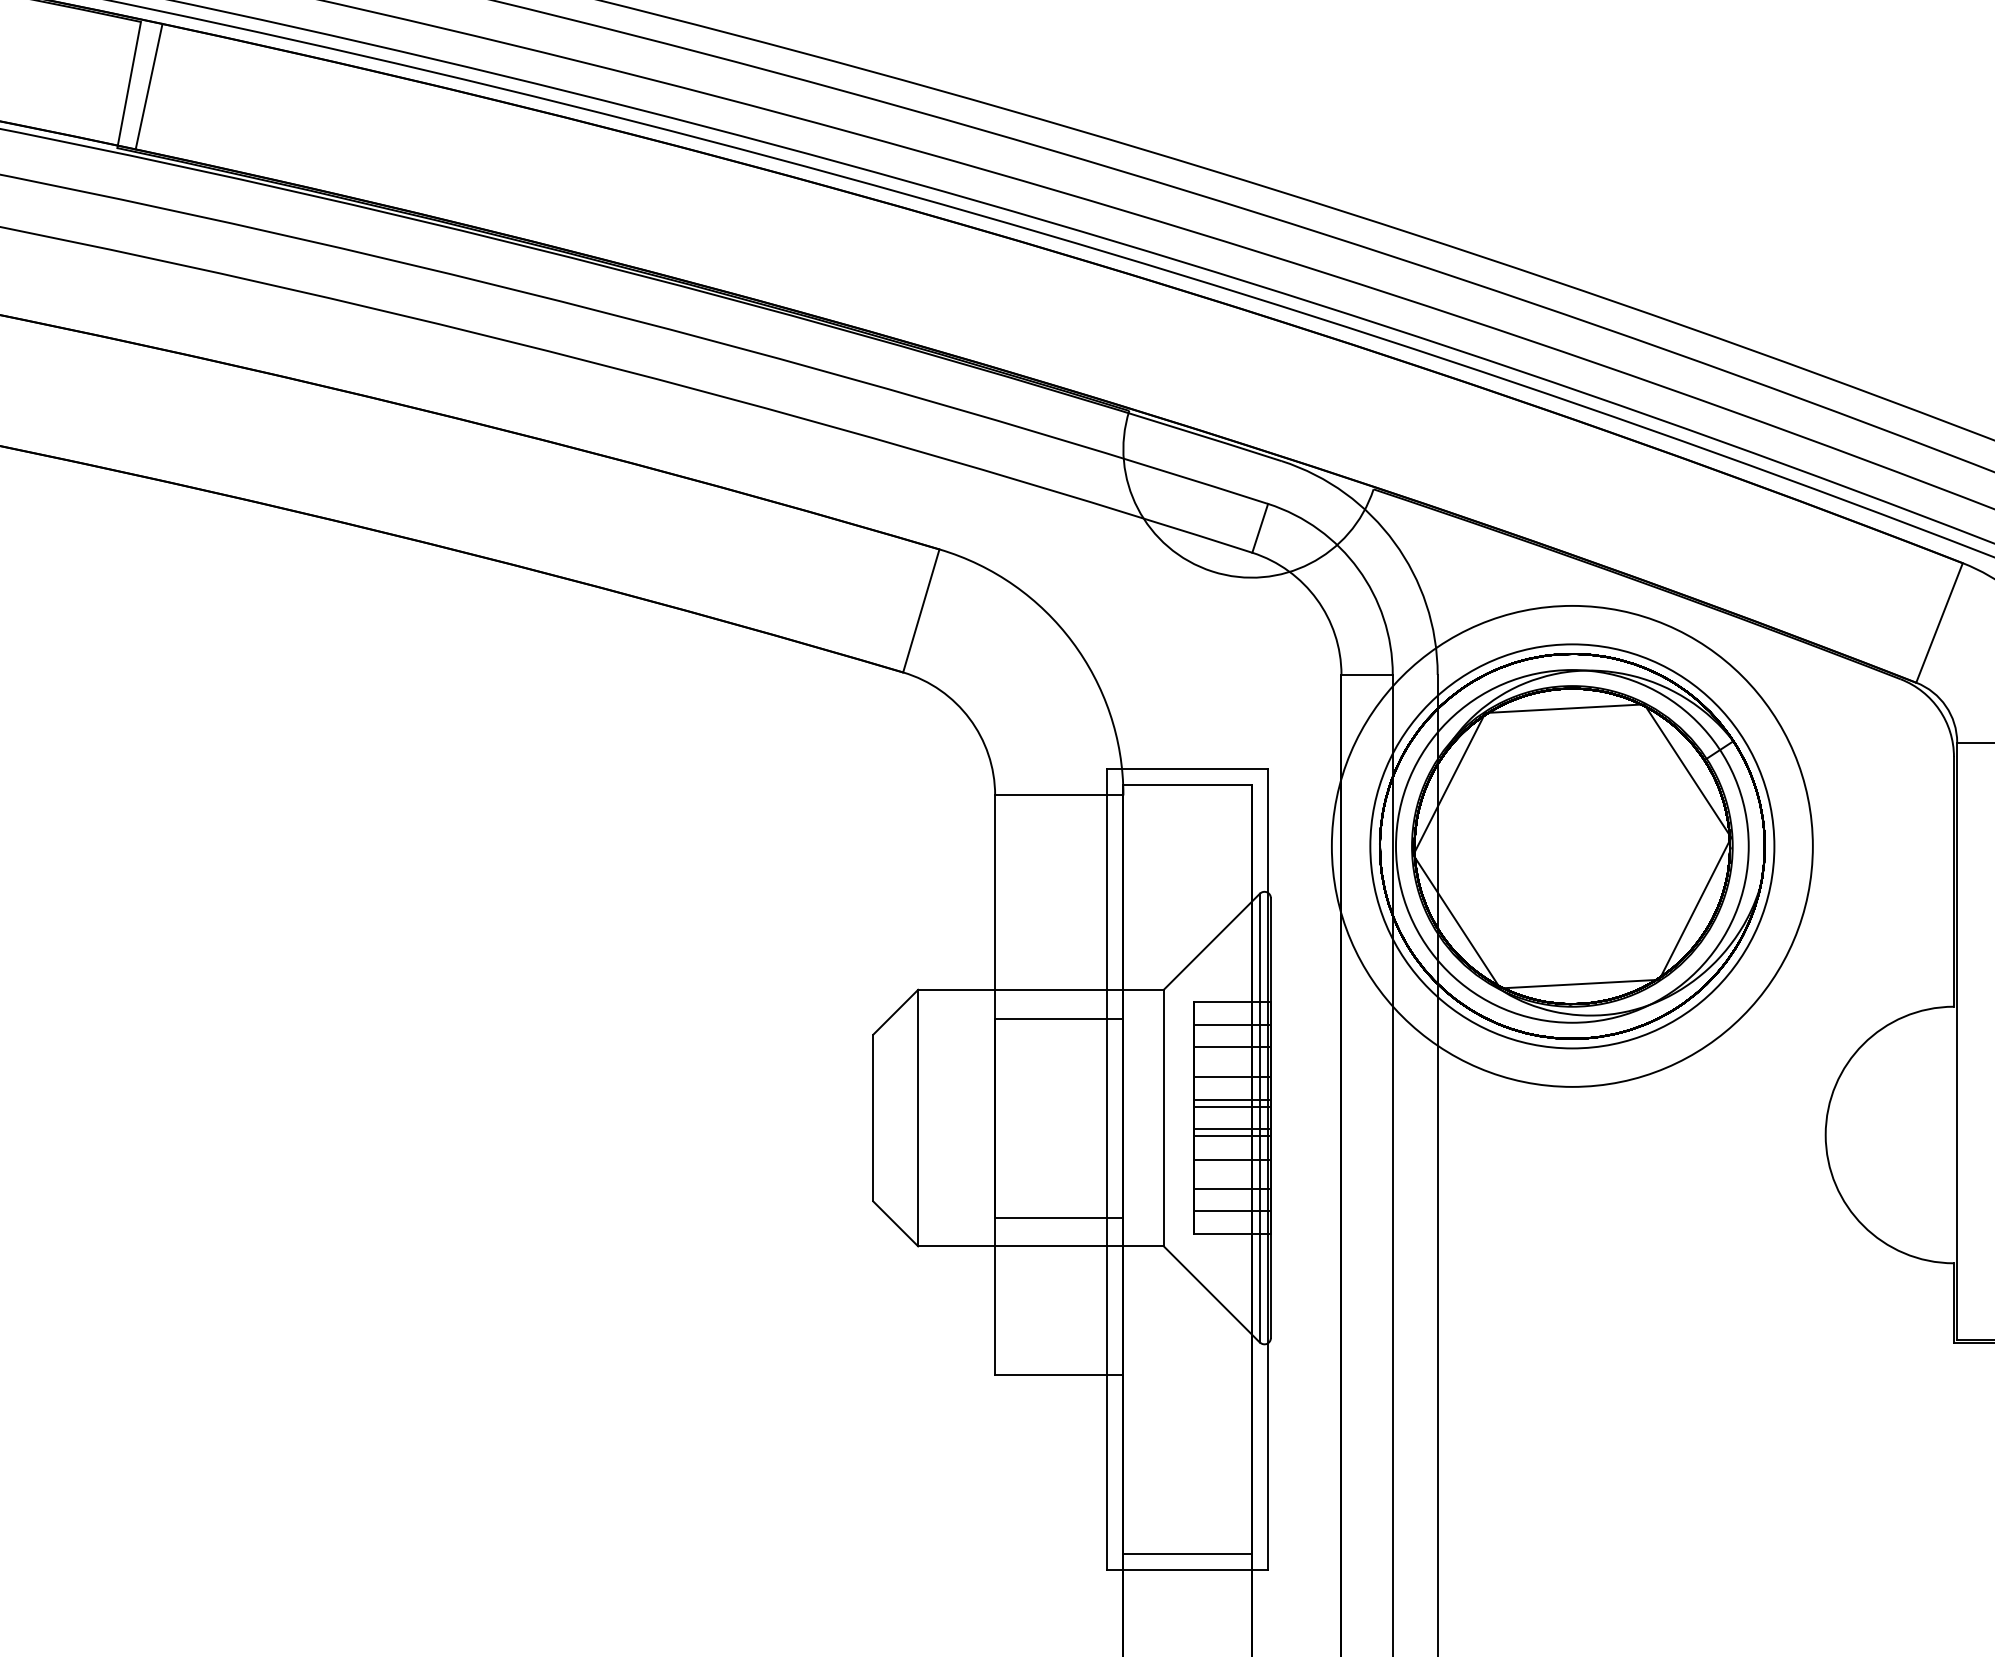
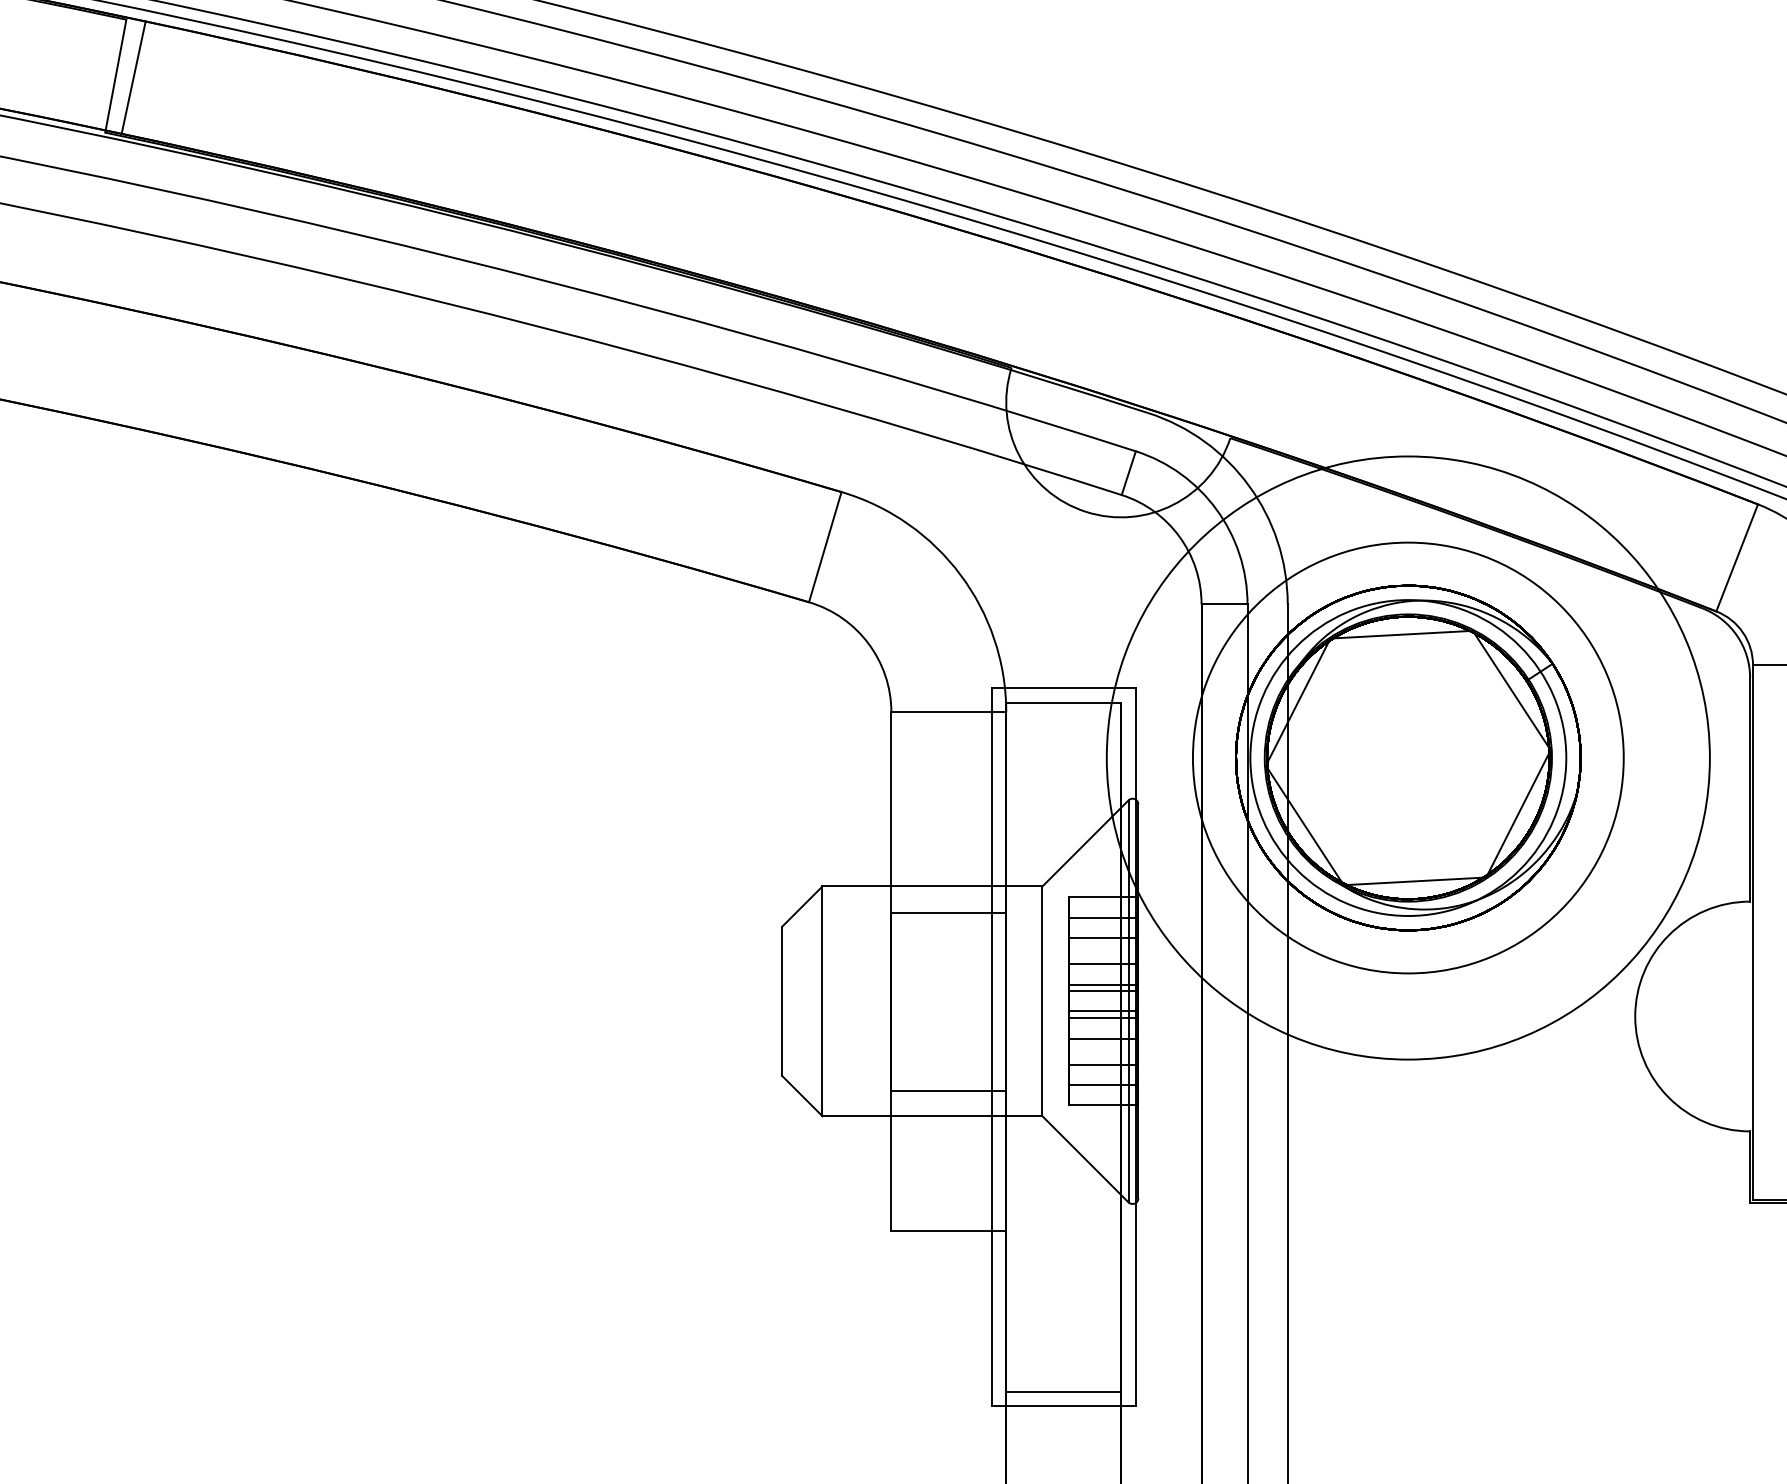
circle: (1572, 846) -> (1408, 758), size x1.67

